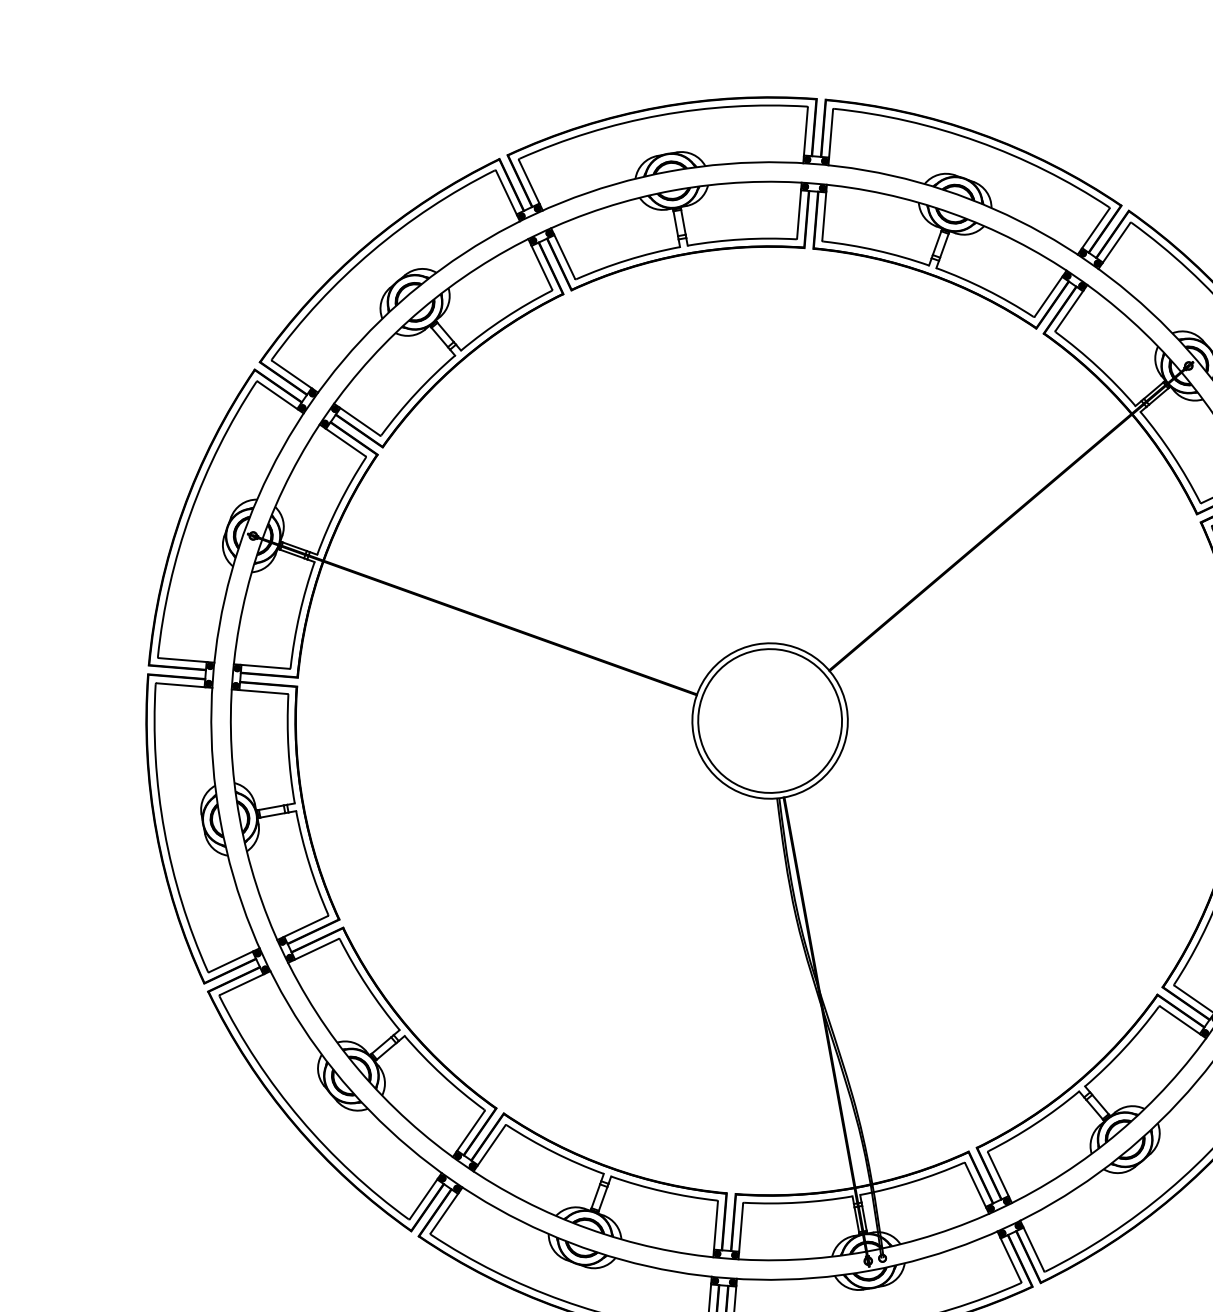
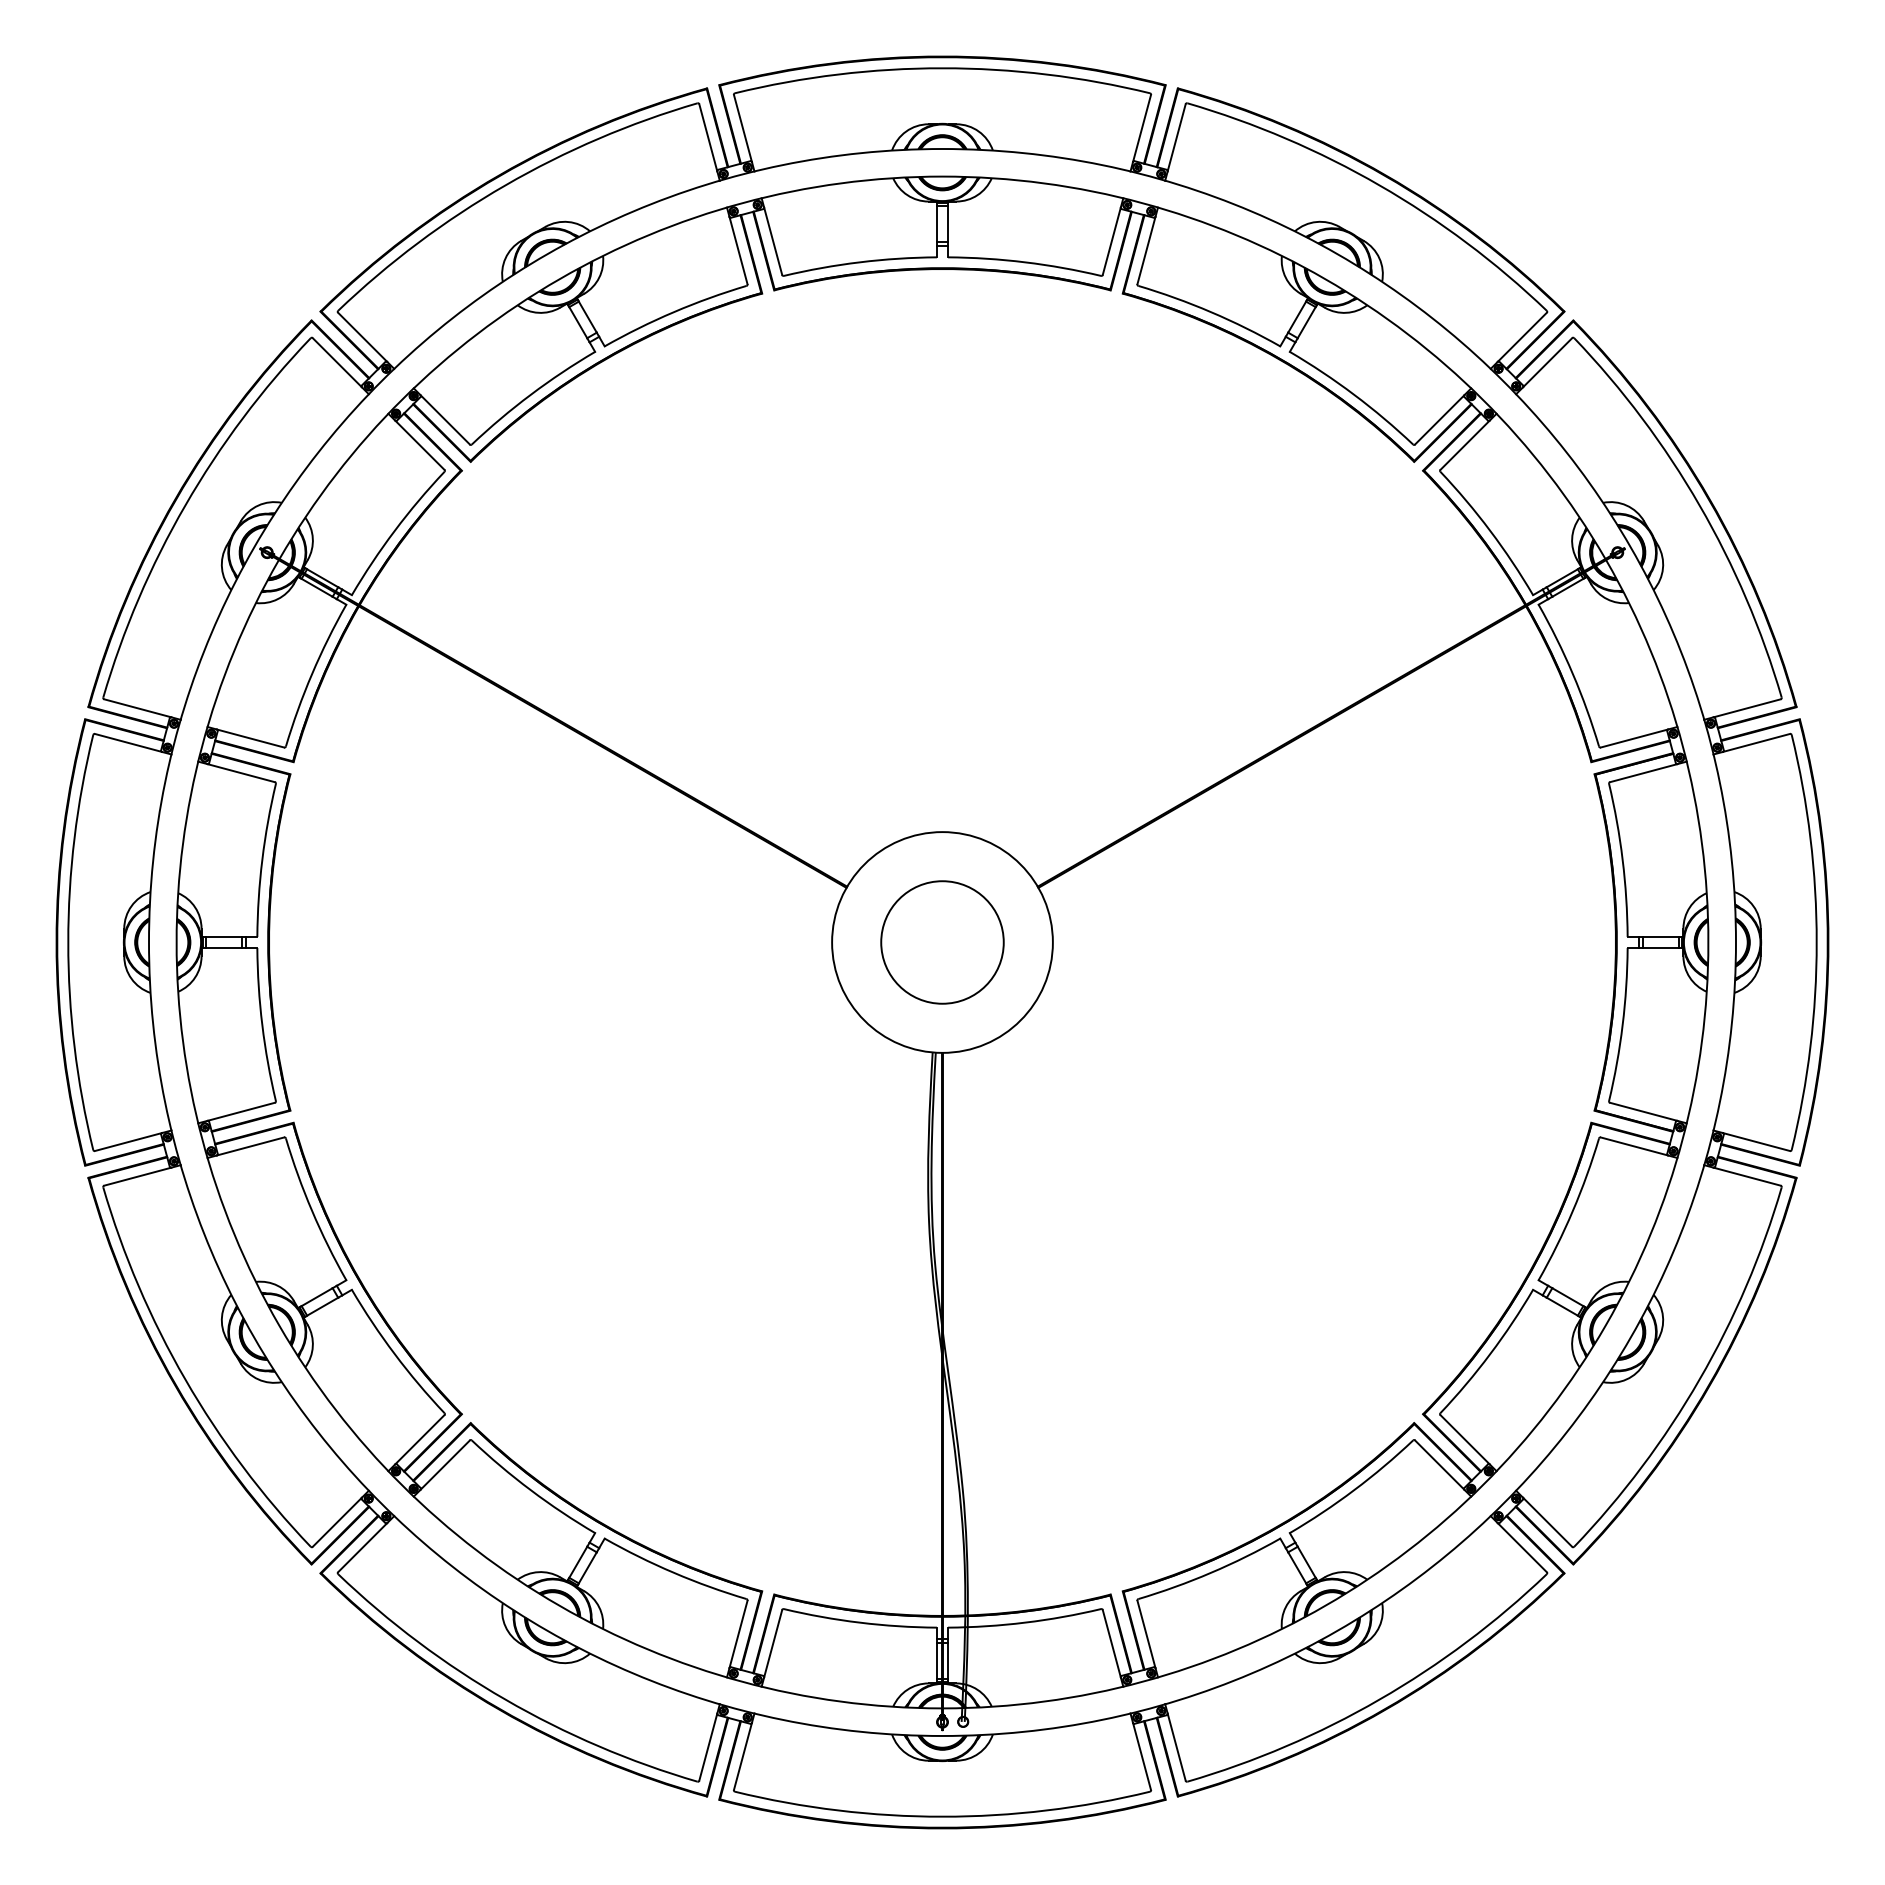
circle: (770, 721) -> (942, 942), size x0.6

